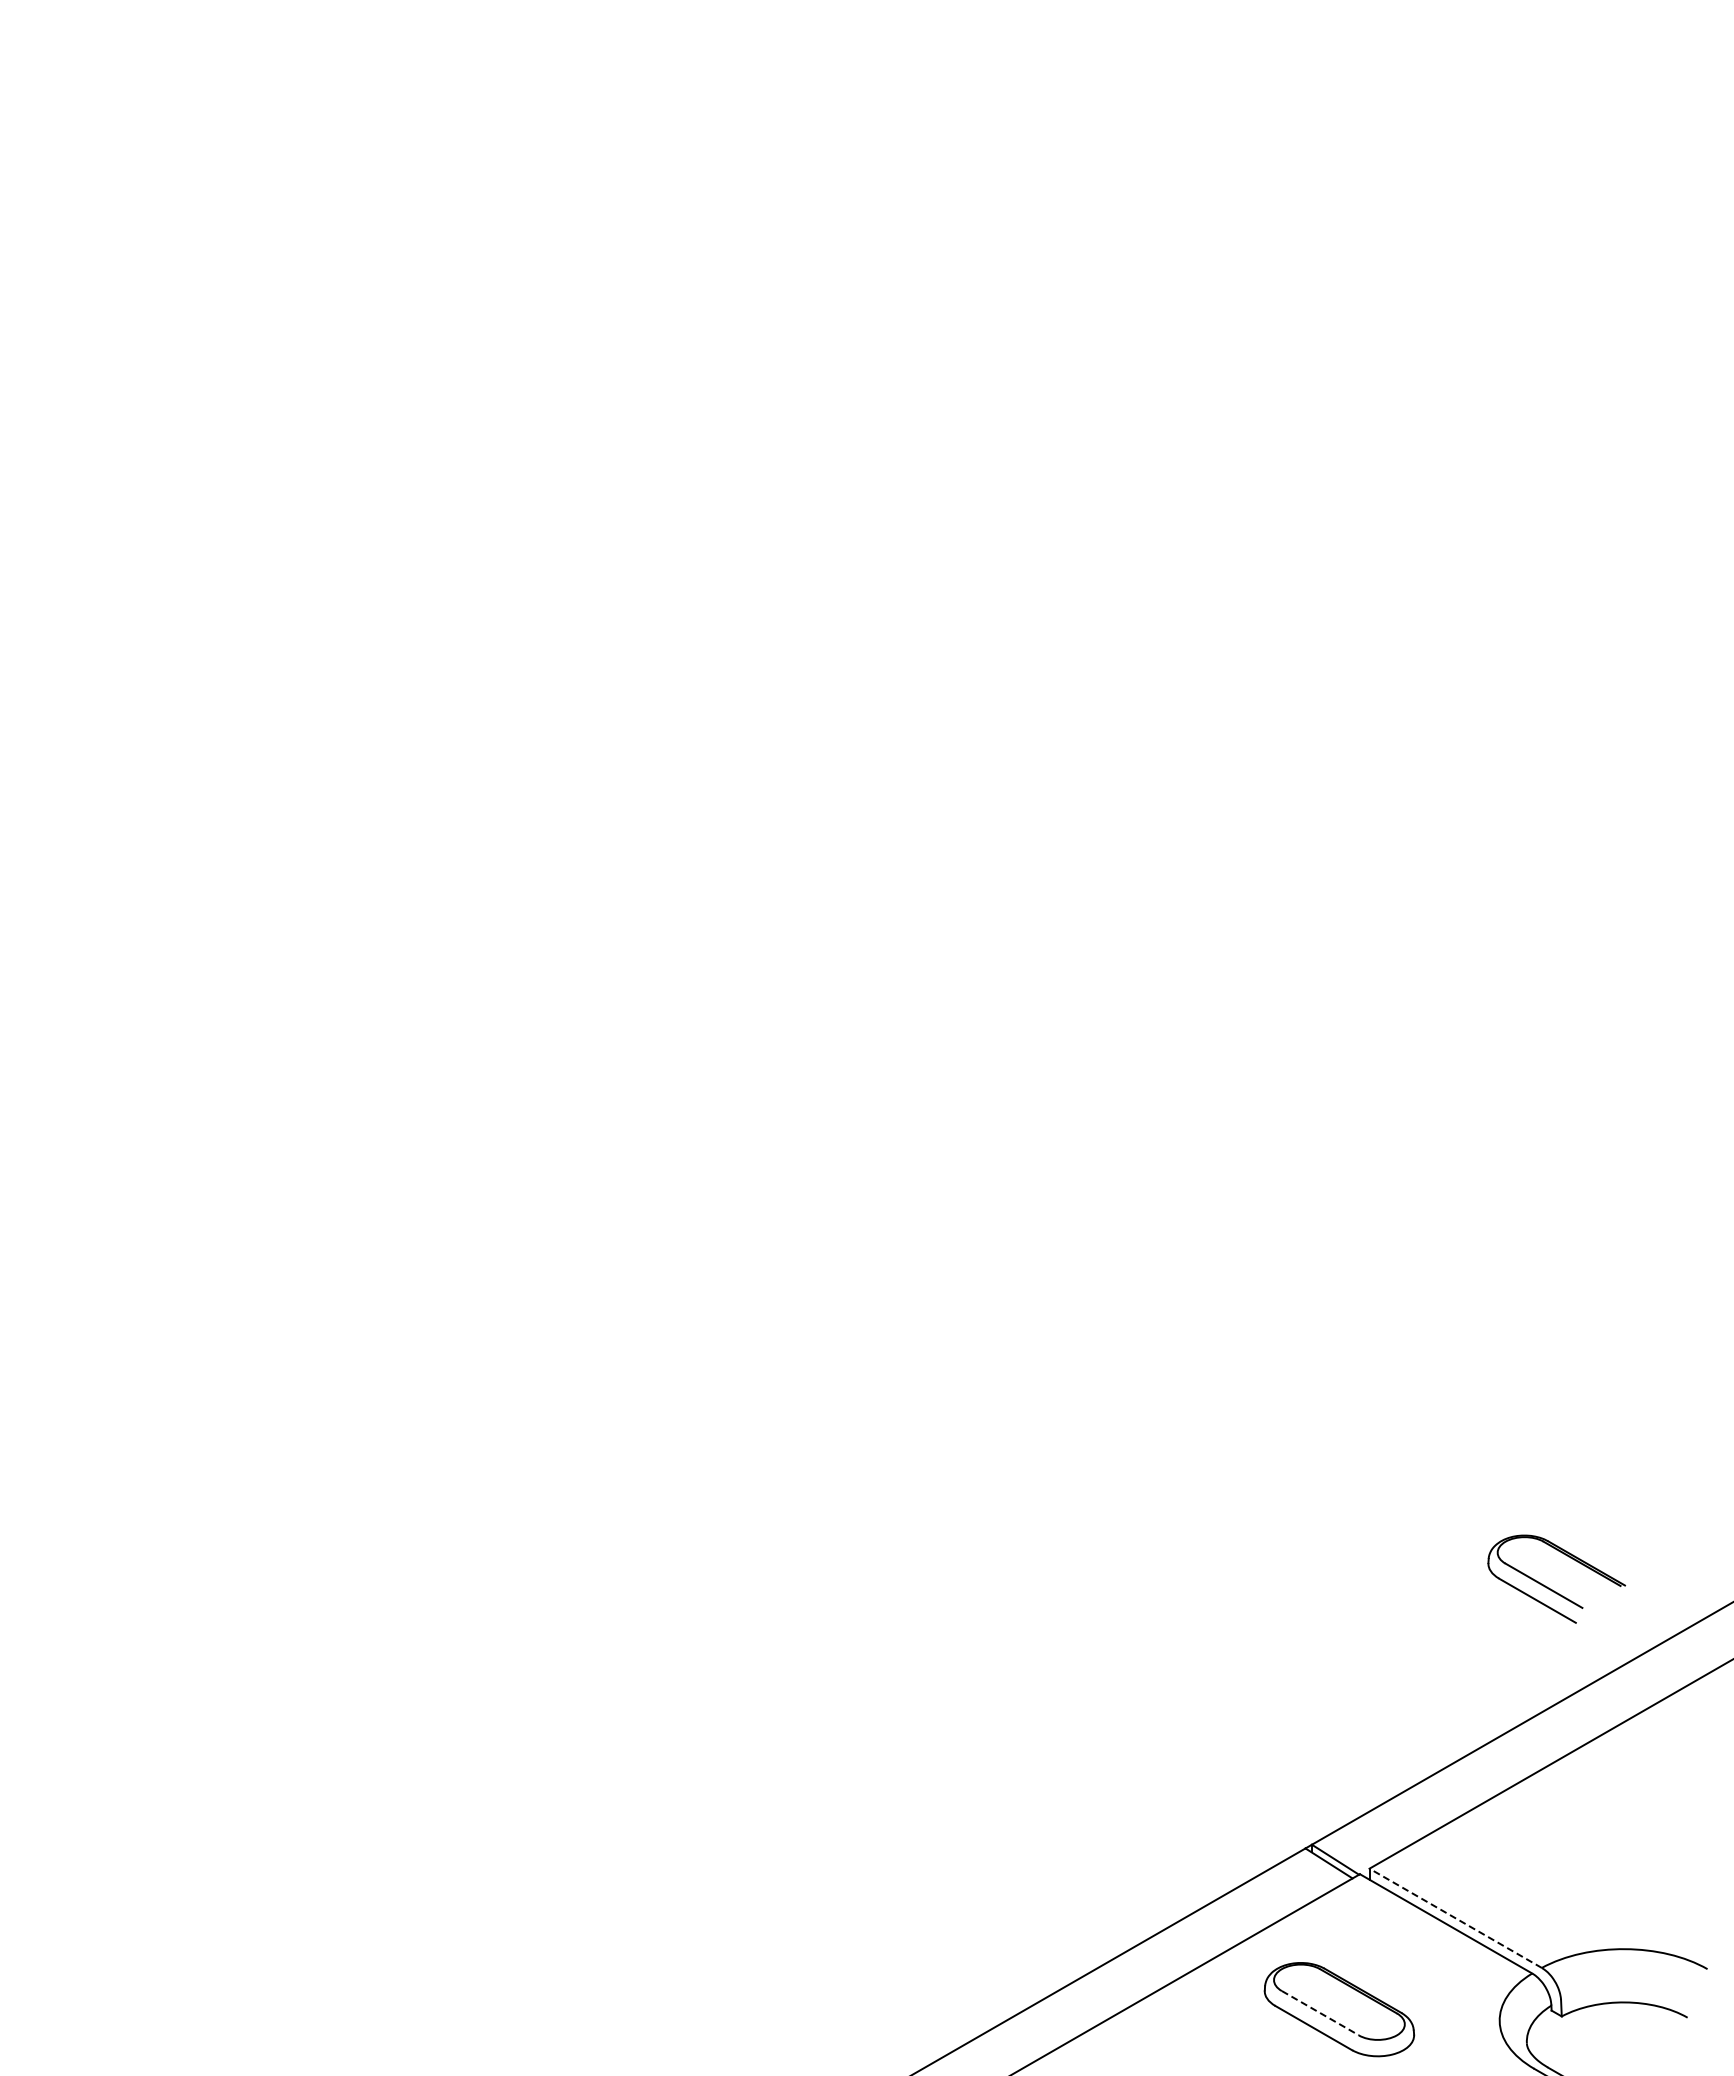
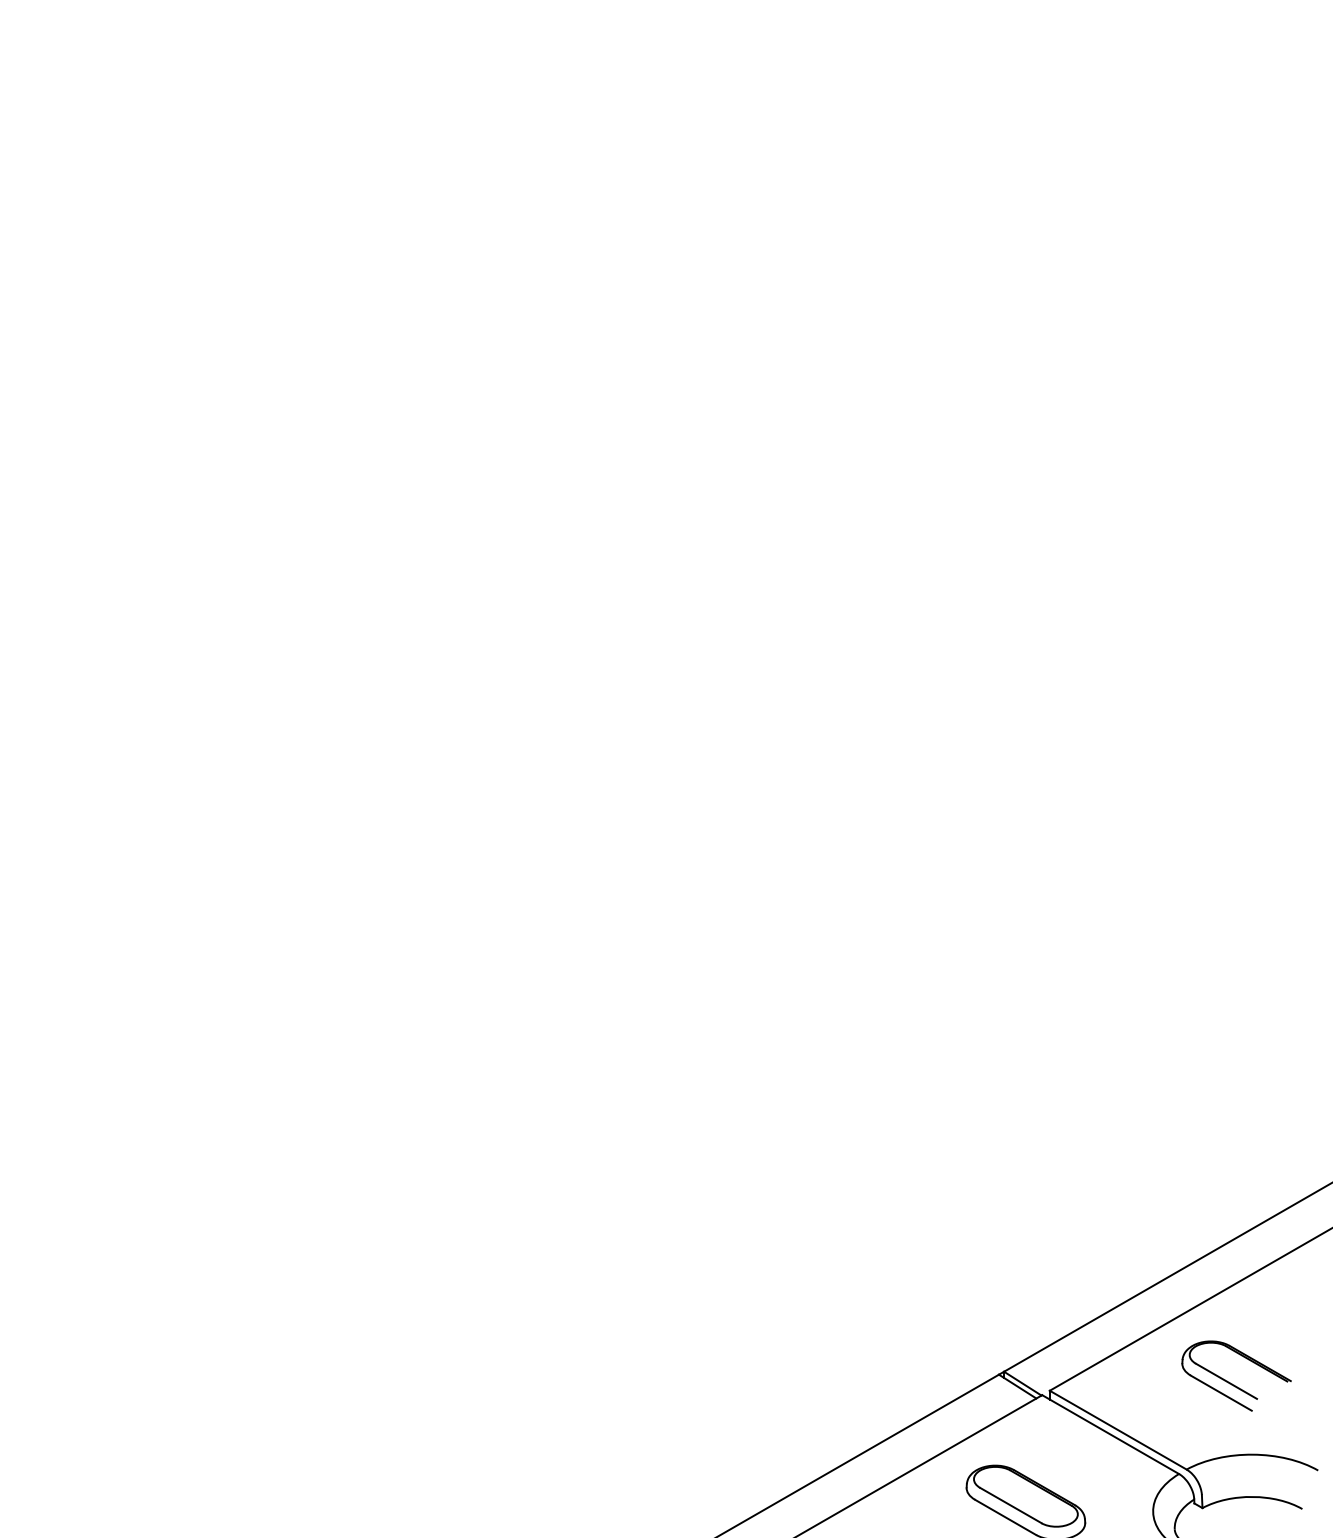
part: (1549, 1587) -> (1230, 1382), moved
line: (1455, 1918) -> (1118, 1430), dashed -> solid
line: (1320, 2013) -> (1010, 1505), dashed -> solid

